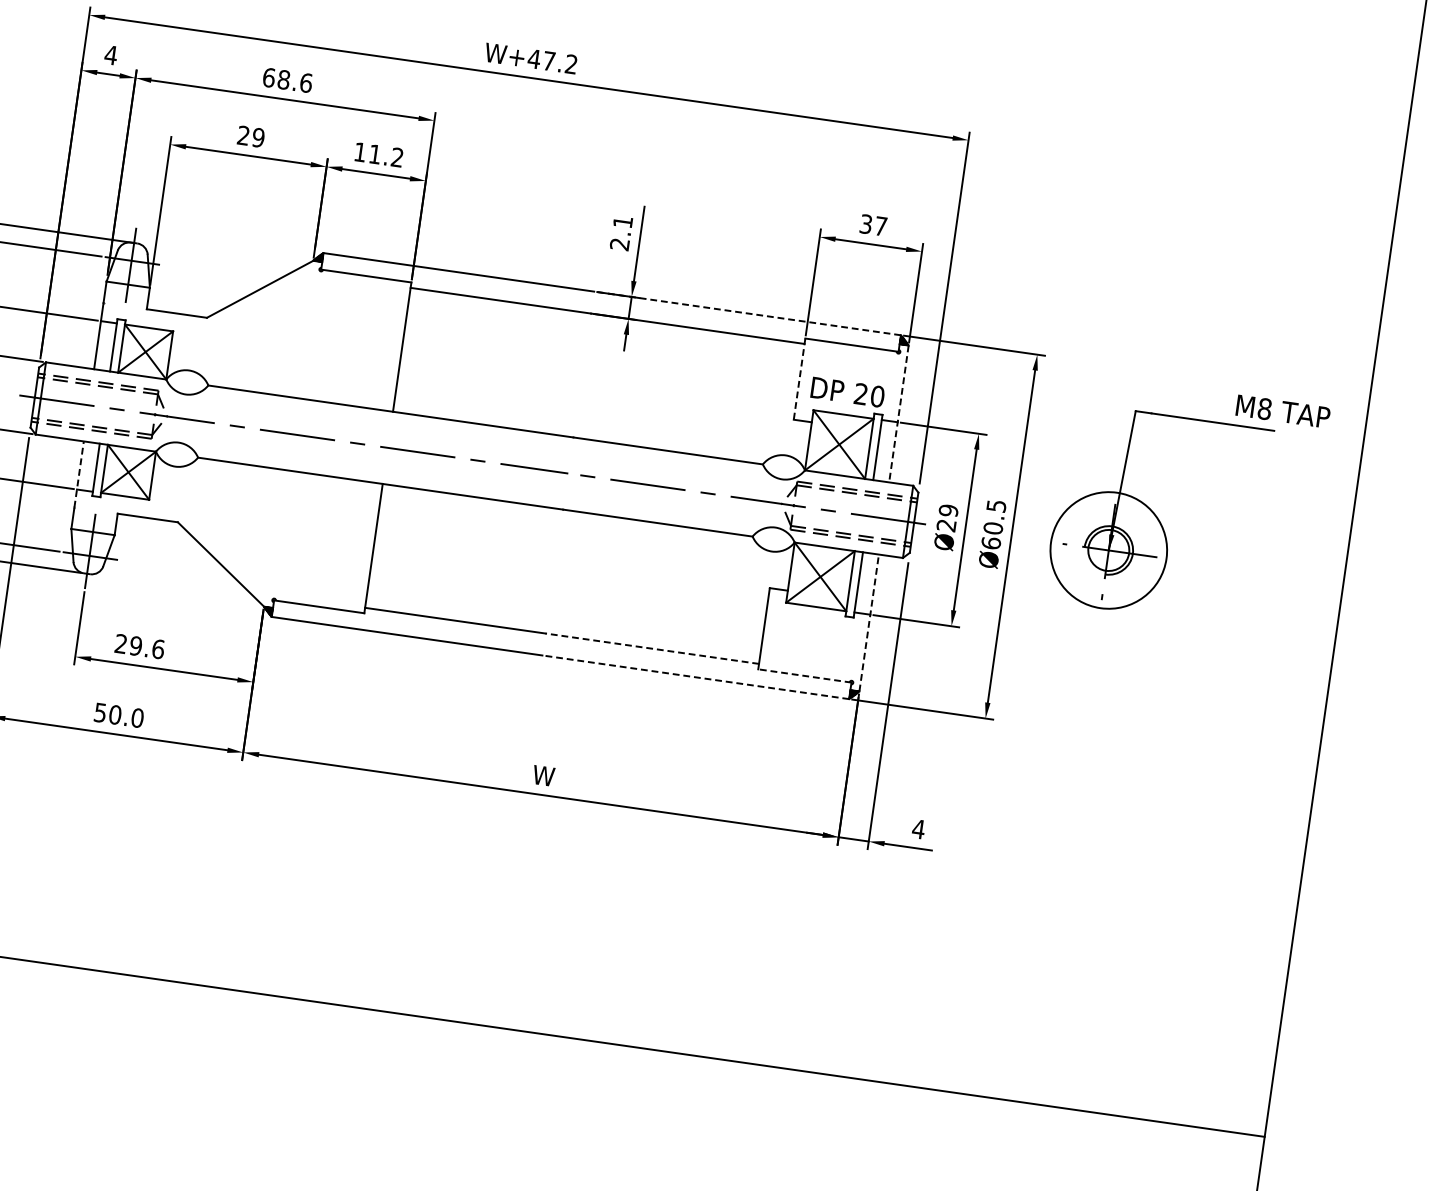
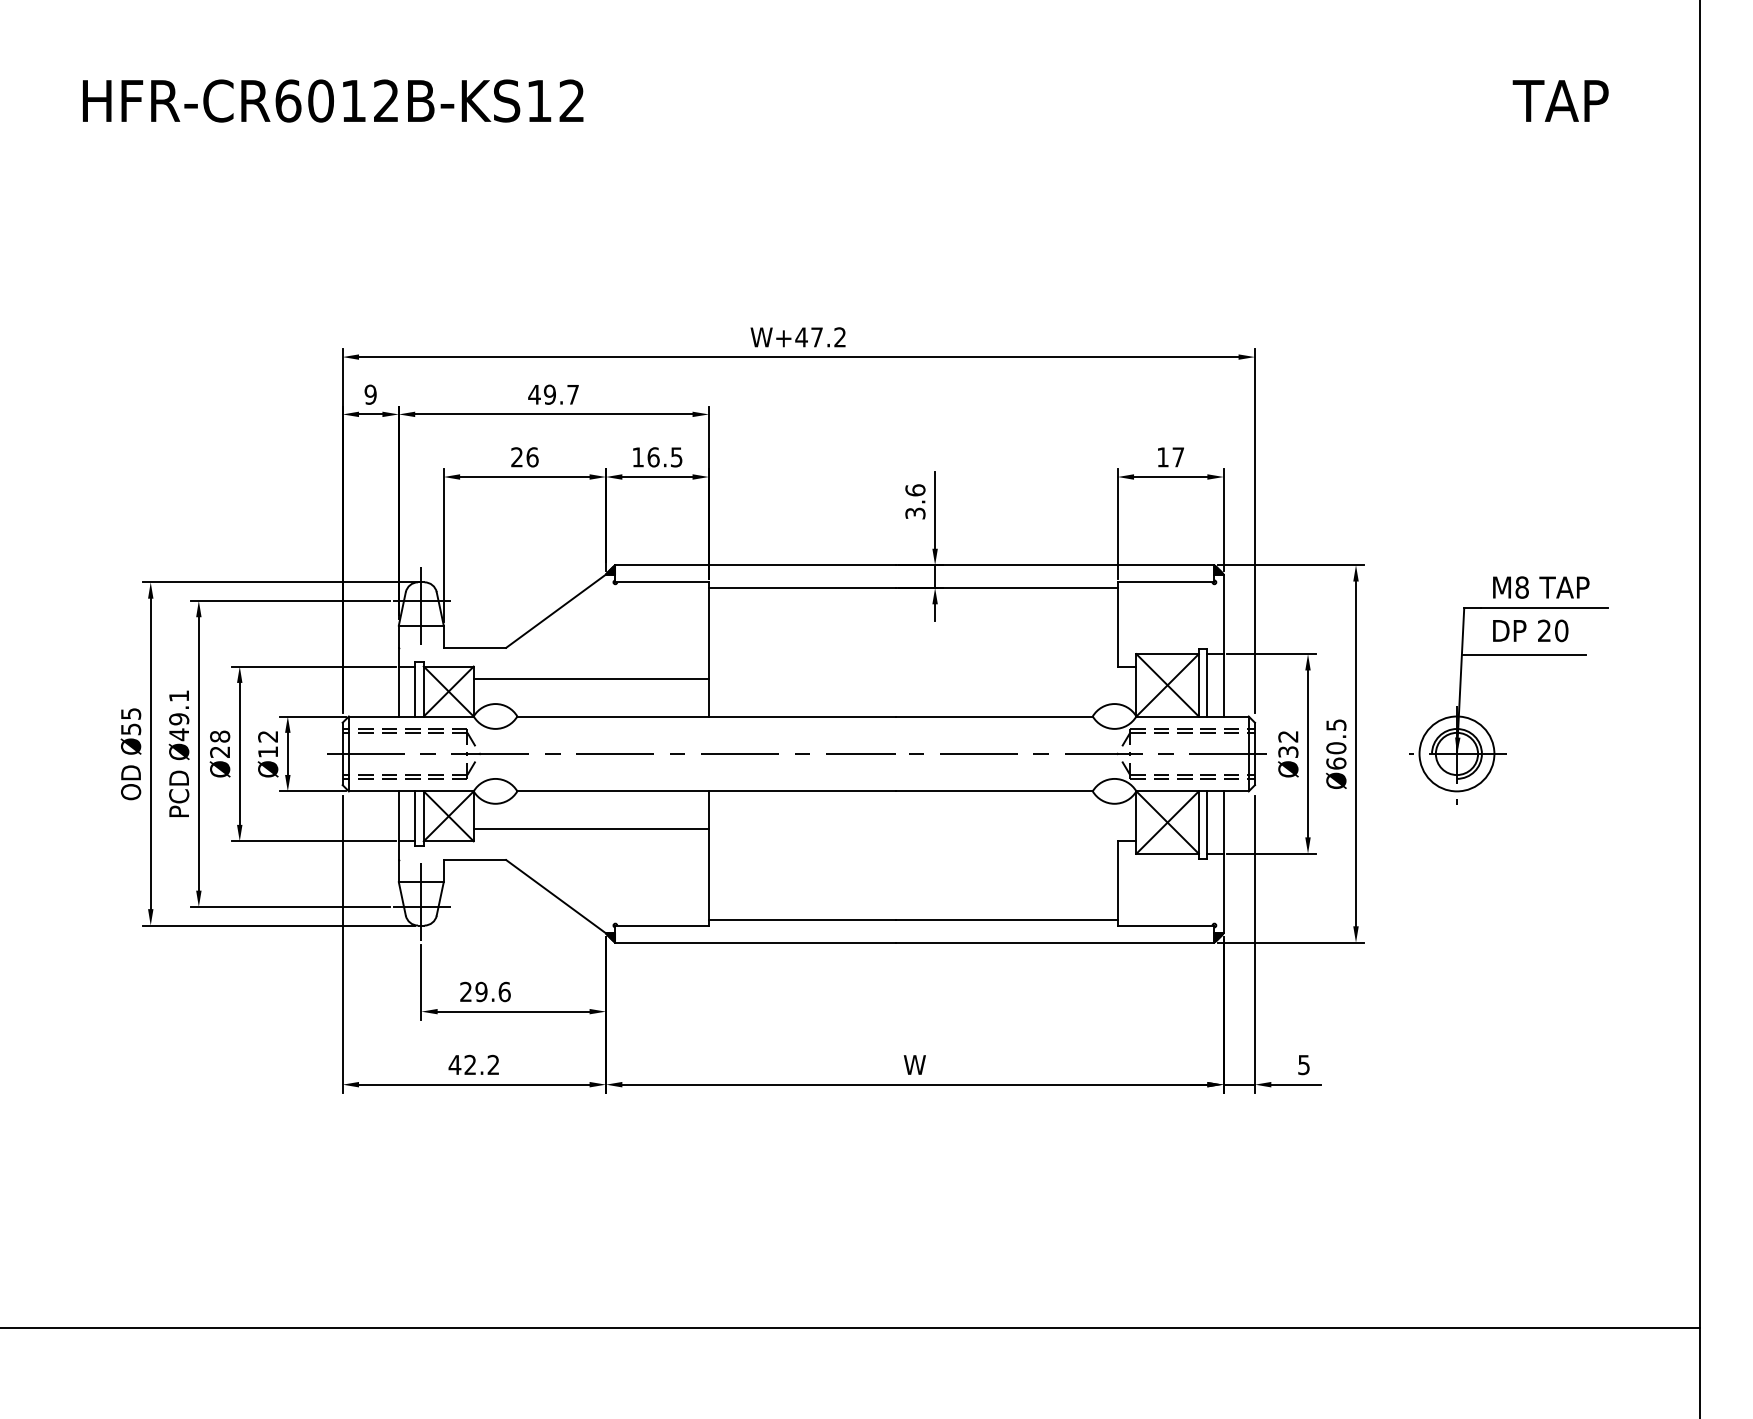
text: (110, 55) -> (370, 394), 4 -> 9
text: (287, 80) -> (553, 394), 68.6 -> 49.7
text: (258, 137) -> (532, 457), 29 -> 26
text: (385, 156) -> (664, 457), 11.2 -> 16.5
text: (865, 224) -> (1162, 457), 37 -> 17
text: (621, 232) -> (915, 501), 2.1 -> 3.6
line: (746, 313) -> (1054, 565), dashed -> solid
line: (283, 359) -> (590, 679), added
line: (799, 379) -> (1117, 624), dashed -> solid
text: (847, 391) -> (1530, 630), moved
text: (1283, 411) -> (1541, 587), moved
line: (898, 413) -> (1223, 645), dashed -> solid
line: (1187, 463) -> (1524, 654), added
line: (78, 474) -> (398, 825), dashed -> solid
line: (263, 503) -> (590, 828), added
text: (947, 517) -> (1288, 743), Ø29 -> Ø32
circle: (1108, 549) -> (1456, 753), size x0.62
line: (868, 623) -> (1223, 862), dashed -> solid
line: (651, 648) -> (1006, 919), dashed -> solid
line: (804, 675) -> (1165, 925), dashed -> solid
line: (695, 676) -> (1054, 942), dashed -> solid
text: (118, 714) -> (473, 1064), 50.0 -> 42.2
text: (918, 829) -> (1303, 1065), 4 -> 5

